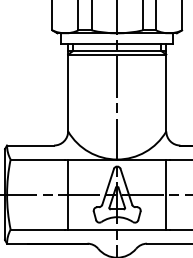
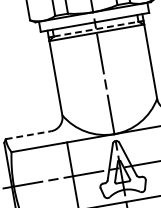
line: (117, 50) -> (96, 28), solid -> dashed
line: (30, 145) -> (28, 135), solid -> dashed

